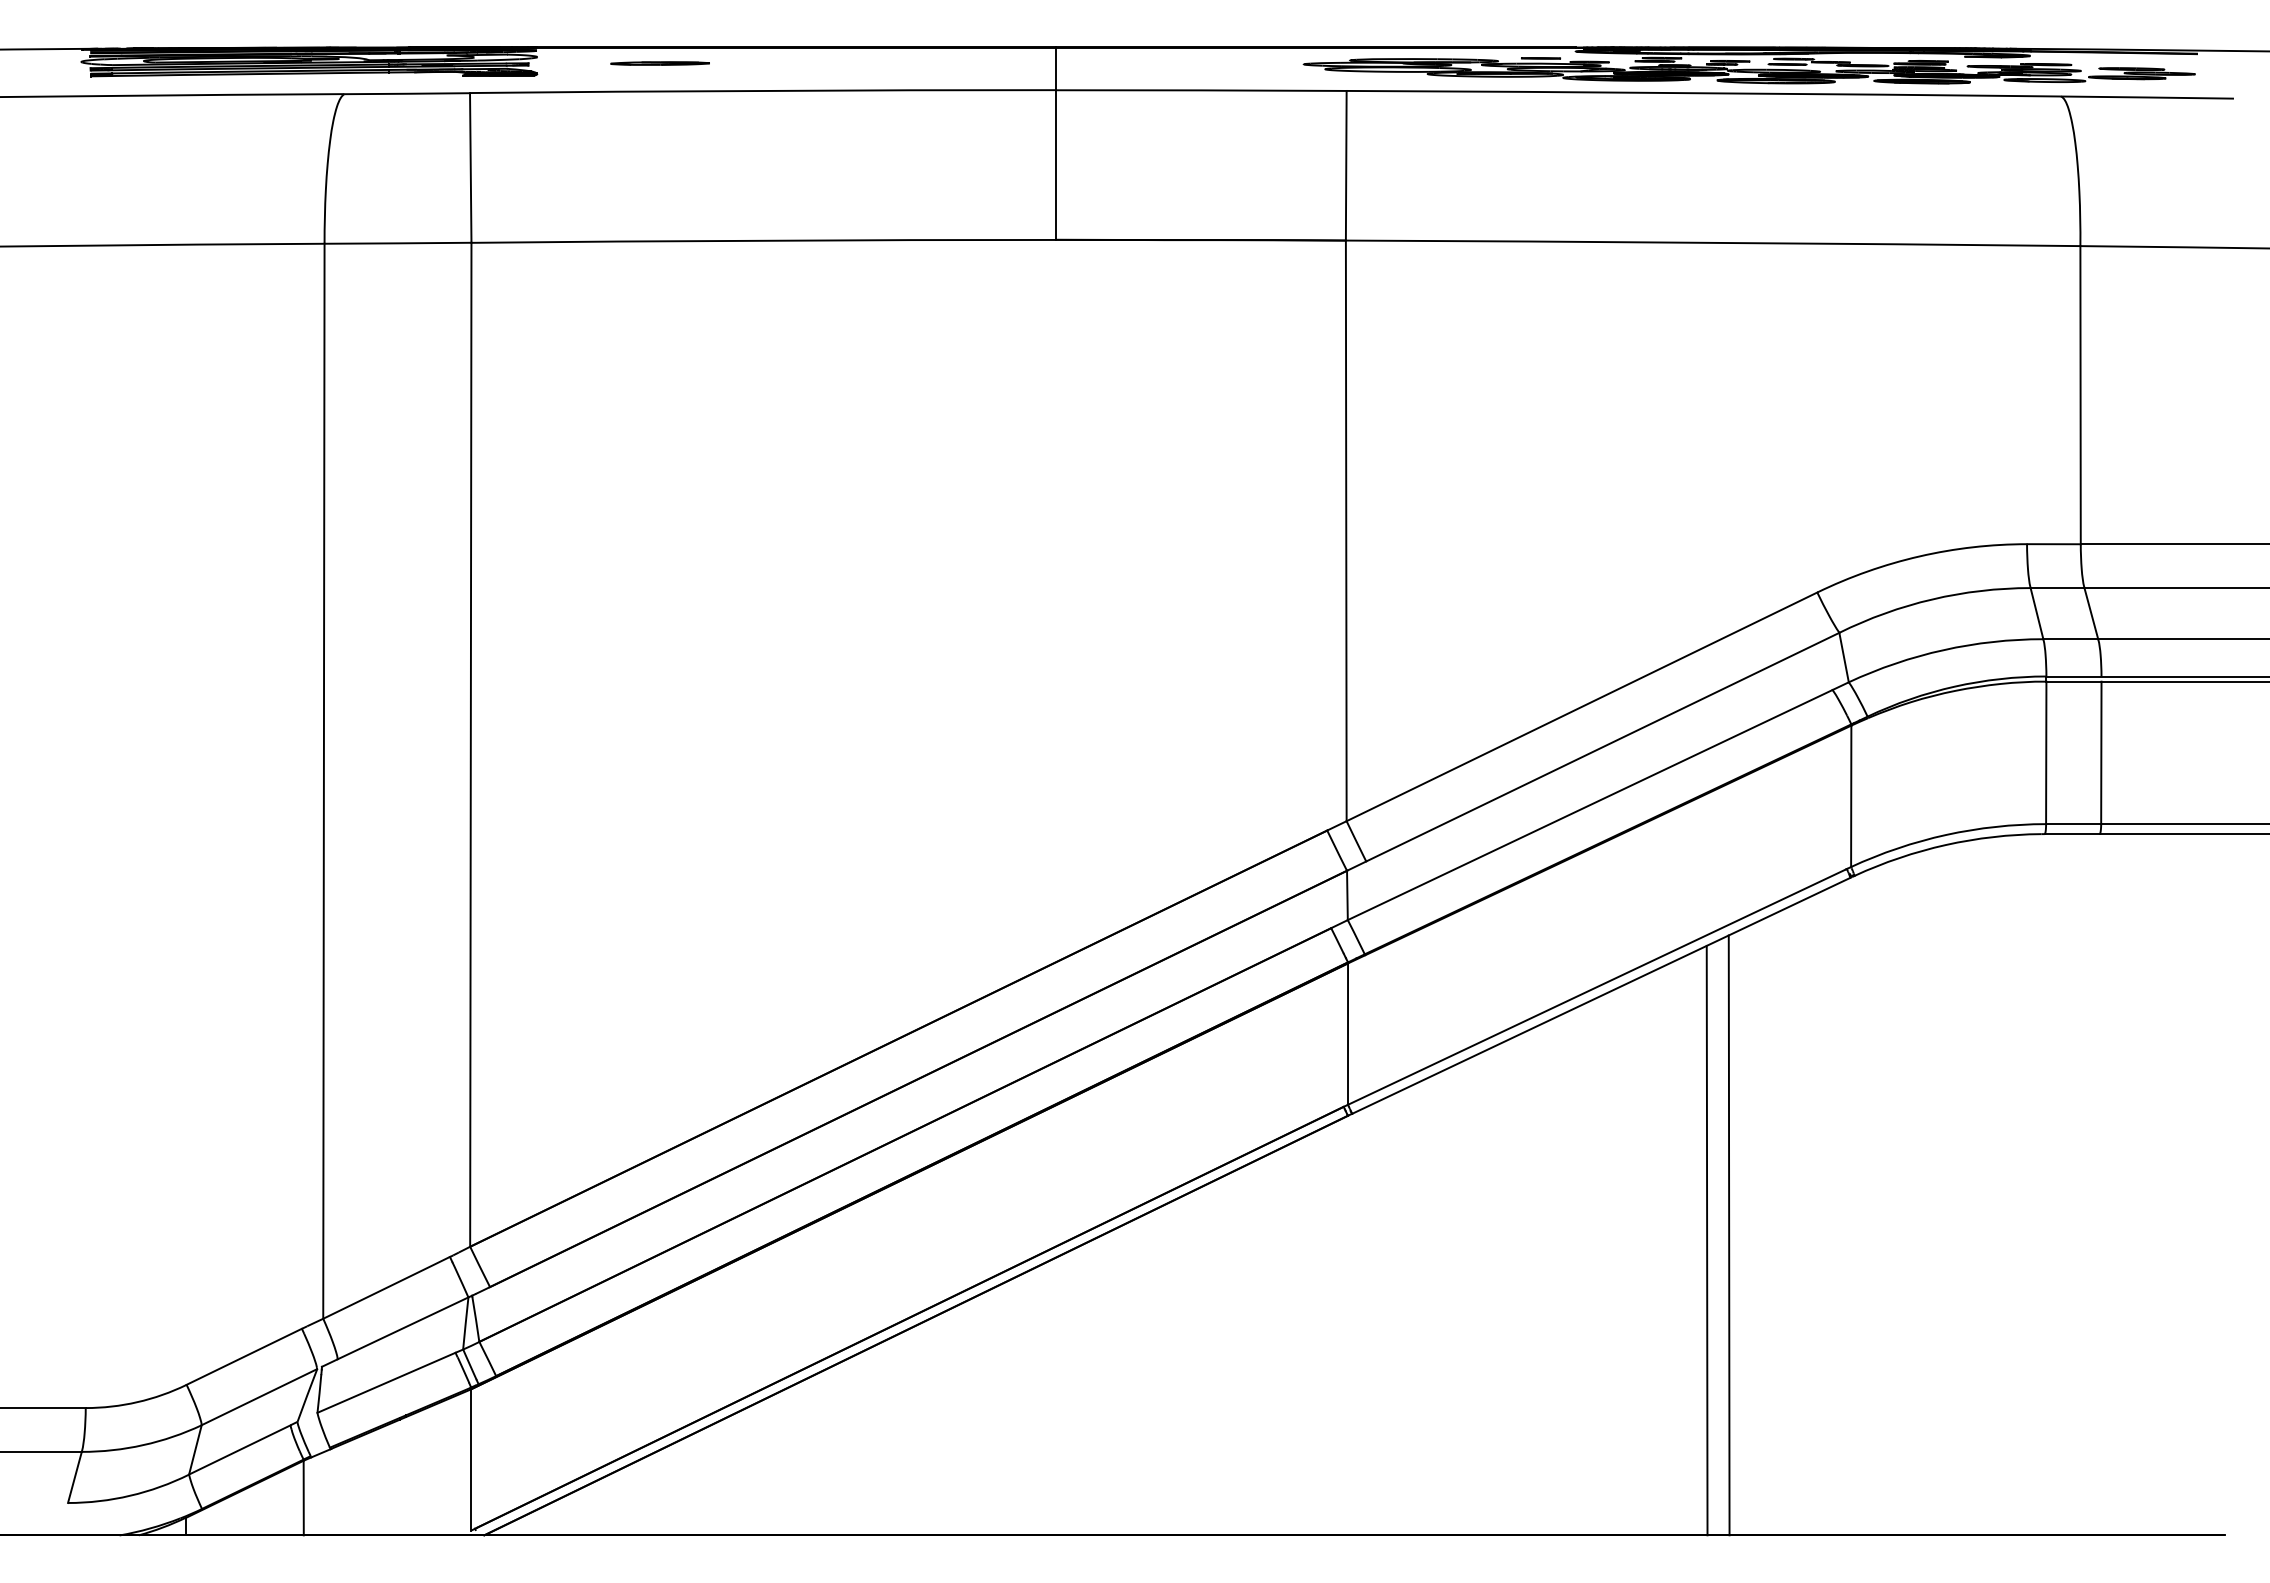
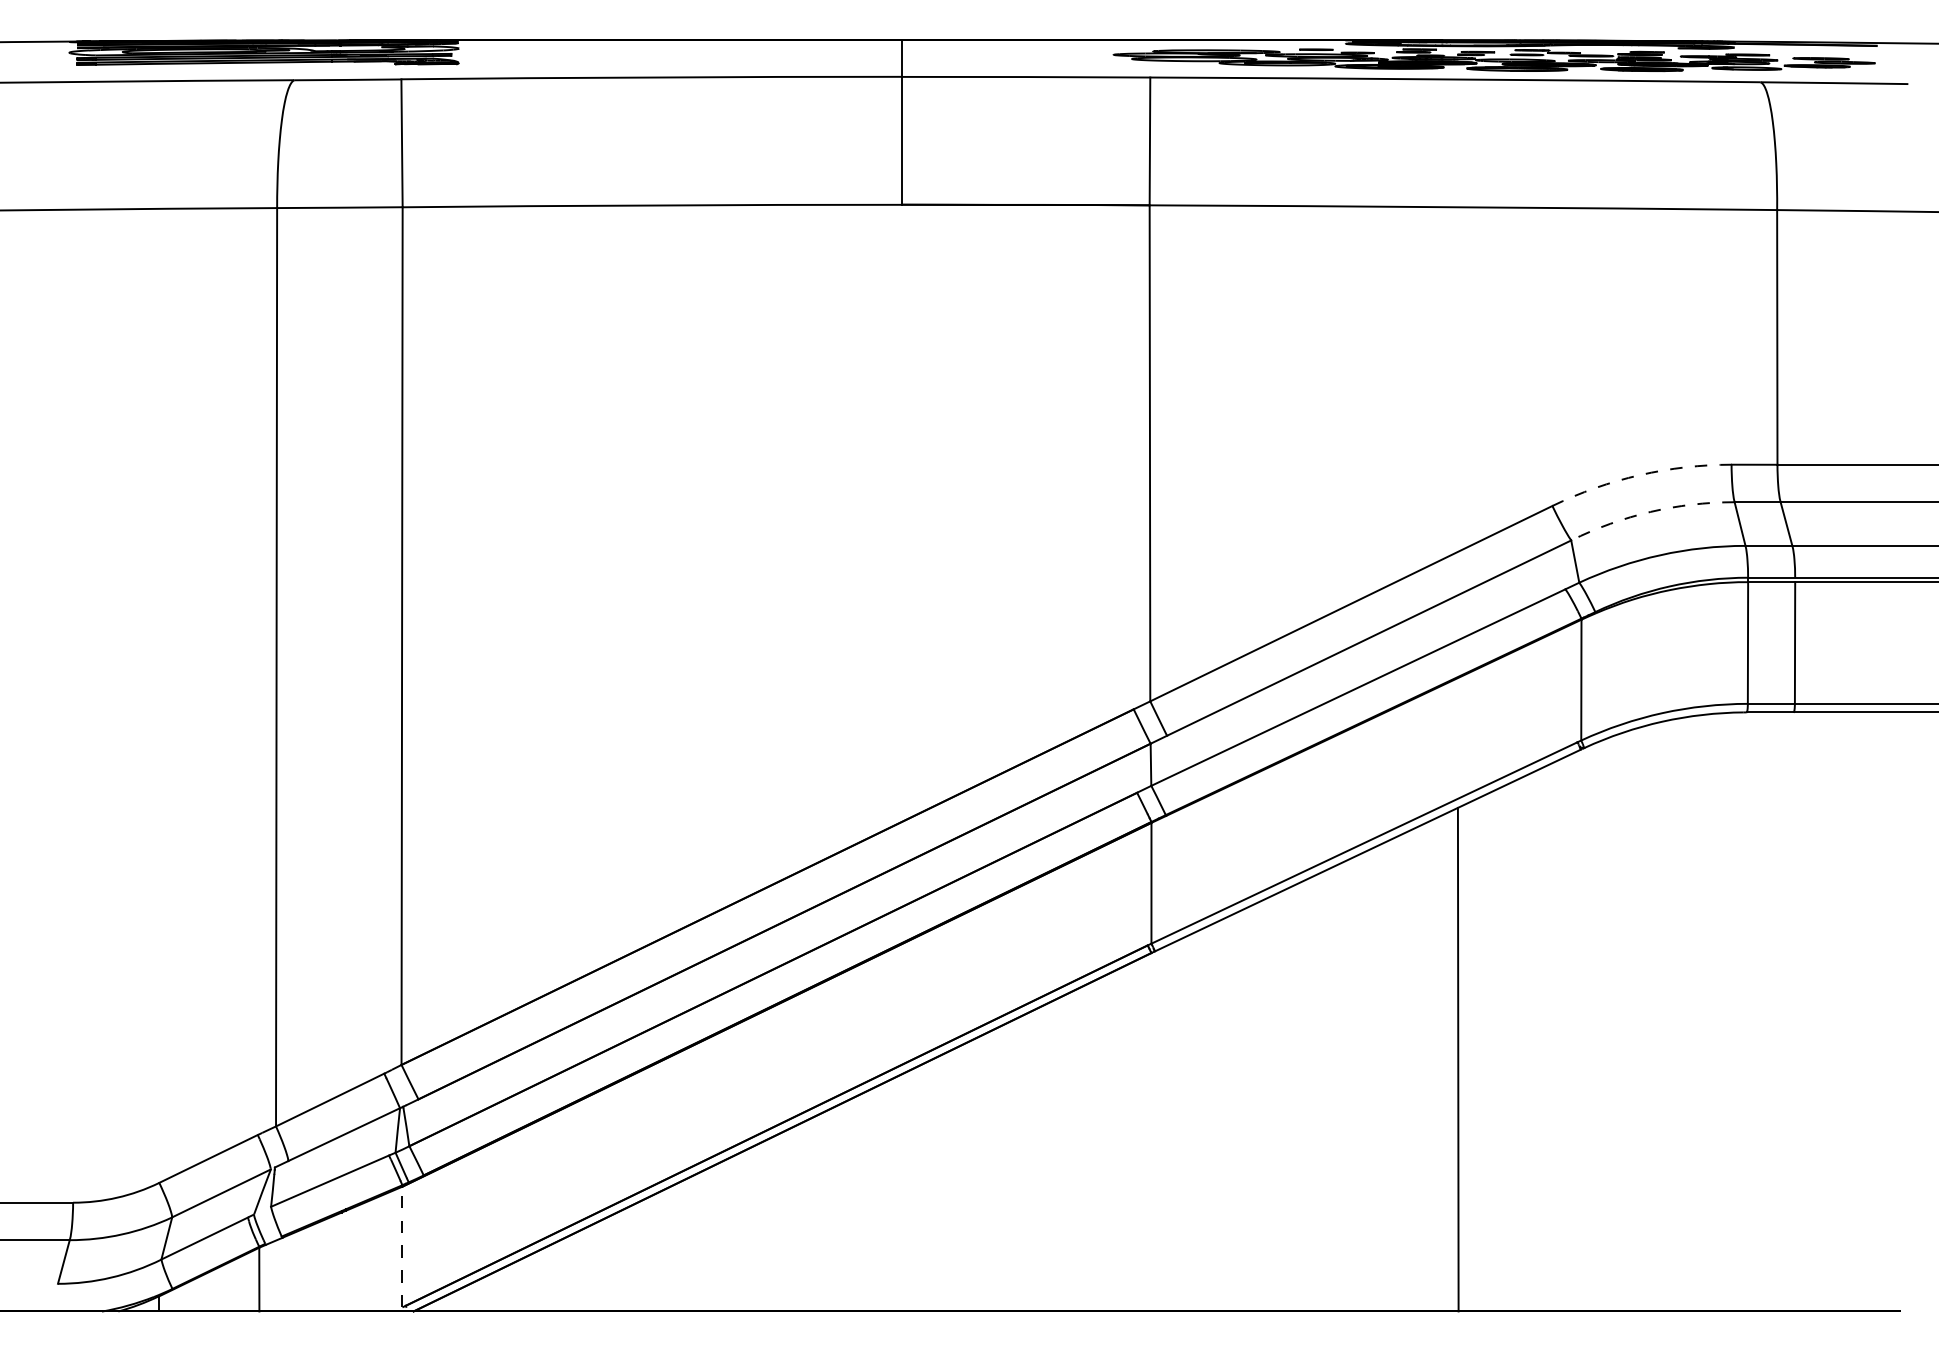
line: (659, 63) -> (563, 54), removed
arc: (1919, 556) -> (1639, 475), solid -> dashed
arc: (1932, 599) -> (1650, 511), solid -> dashed
line: (1728, 1235) -> (1476, 1055), removed
line: (471, 1459) -> (402, 1246), solid -> dashed

